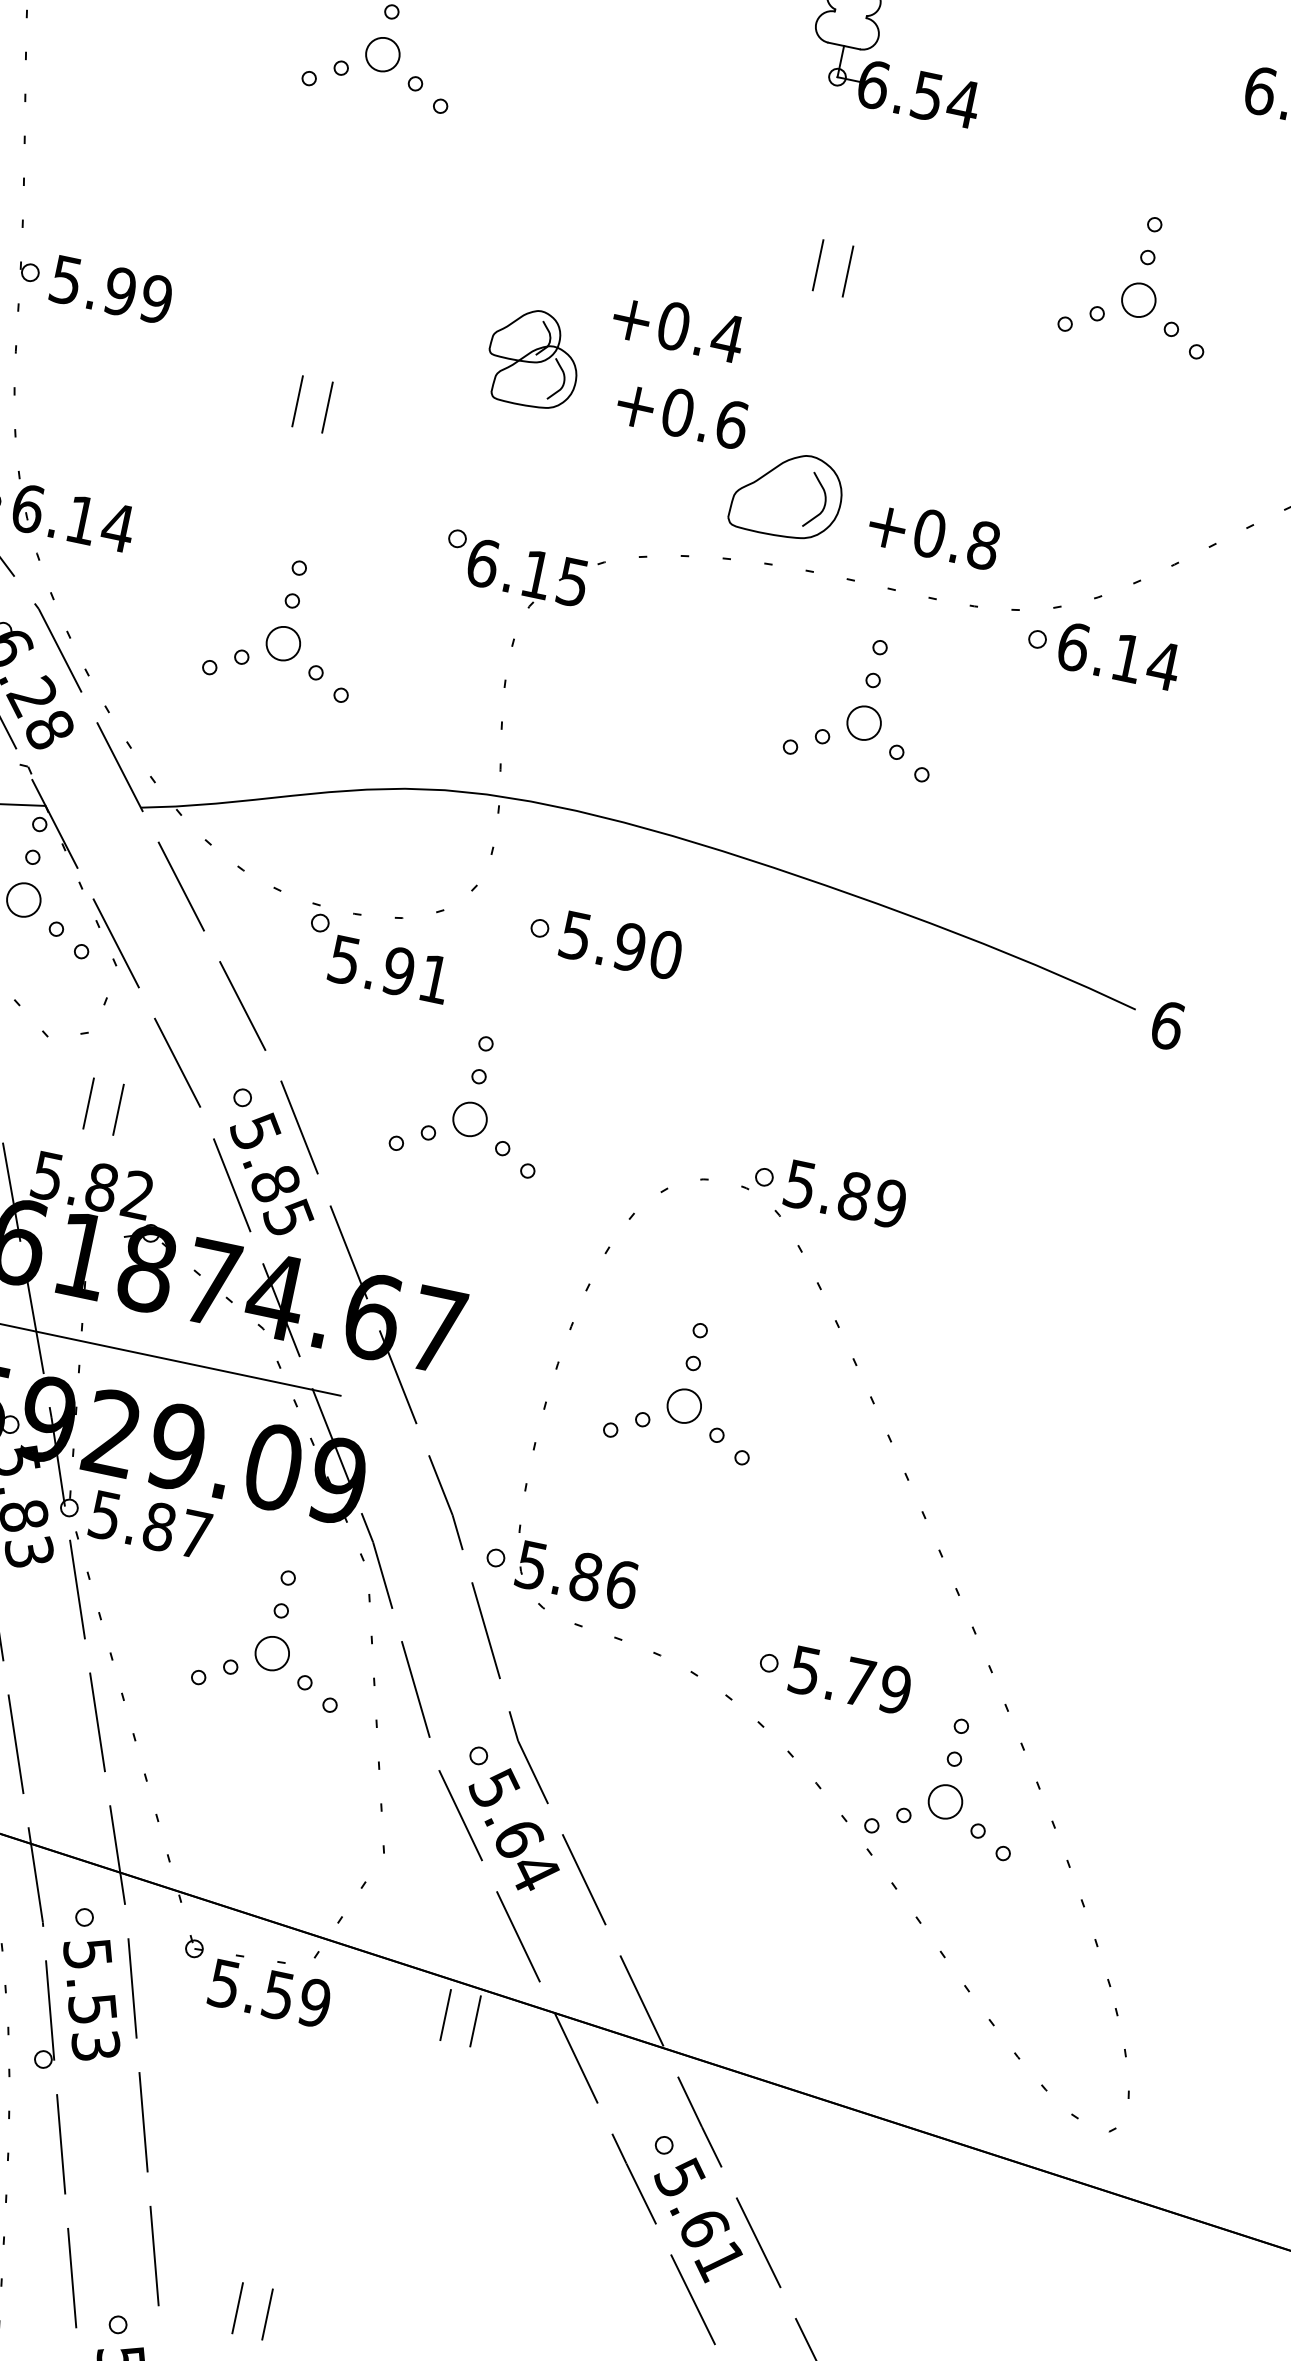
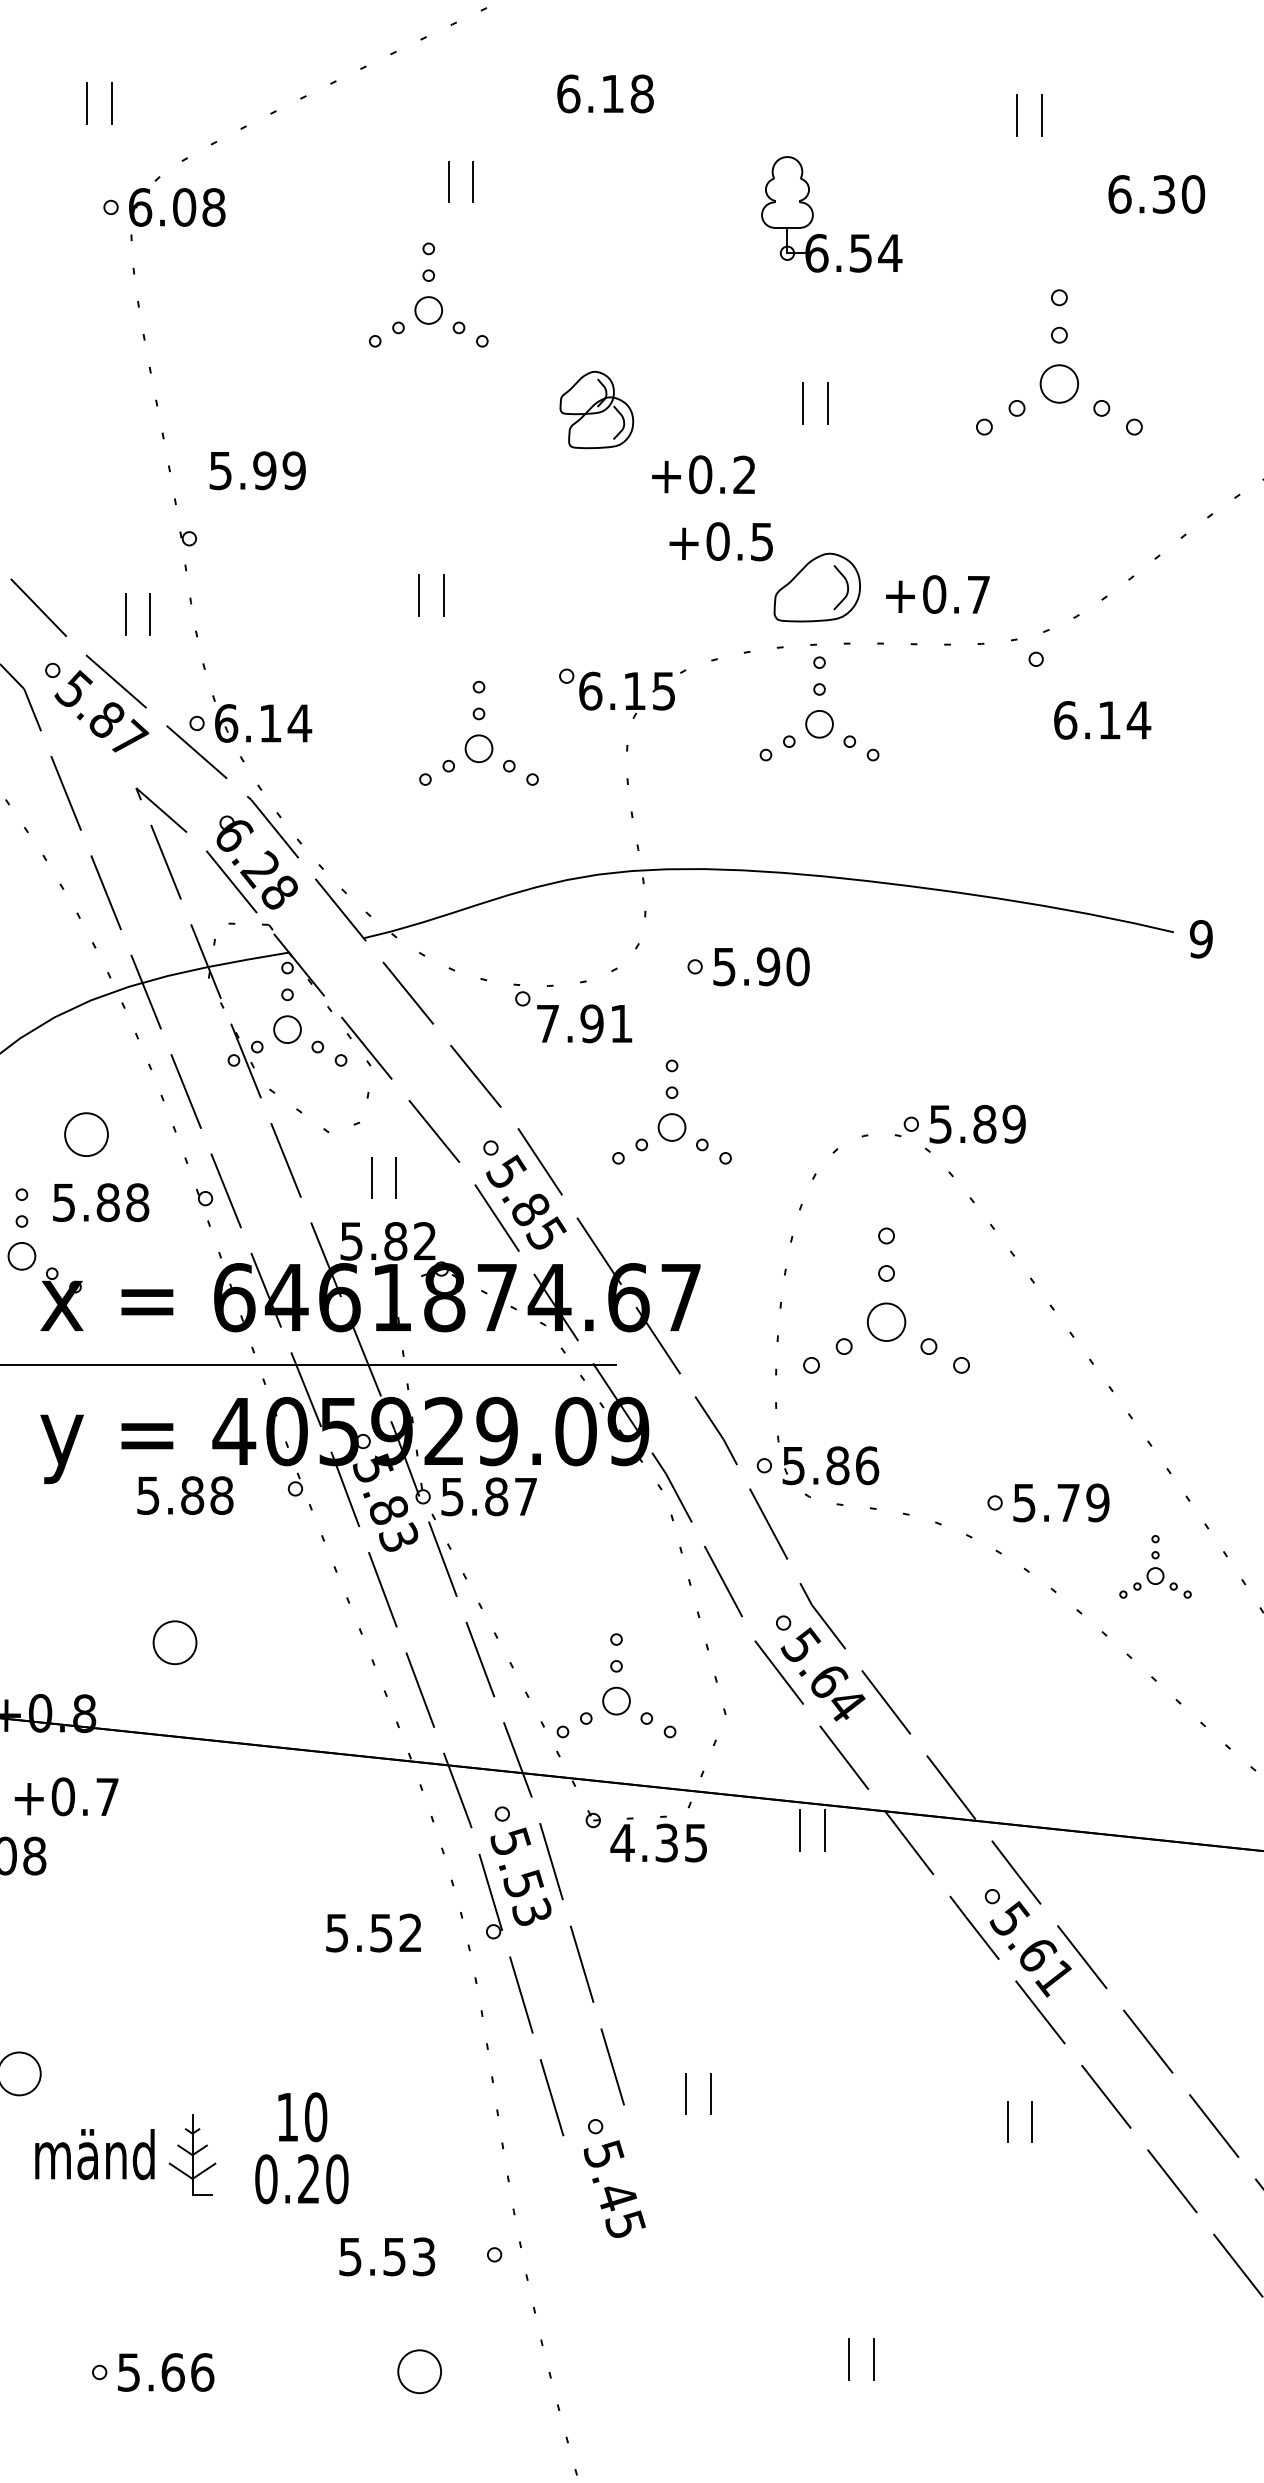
part: (1142, 281) -> (1059, 362), size x1.4
text: (111, 289) -> (257, 470), moved
text: (727, 337) -> (744, 474), +0.4 -> +0.2
part: (533, 357) -> (596, 409), moved
text: (732, 424) -> (762, 541), +0.6 -> +0.5
text: (983, 544) -> (978, 594), +0.8 -> +0.7
part: (286, 624) -> (478, 733), moved
text: (1118, 656) -> (1102, 720), moved
part: (868, 703) -> (819, 708), moved
text: (343, 960) -> (547, 1024), 5.91 -> 7.91
text: (1166, 1025) -> (1200, 939), 6 -> 9
part: (688, 1386) -> (886, 1300), size x1.4
part: (276, 1634) -> (616, 1685), moved
part: (949, 1782) -> (1155, 1566), size x0.6
text: (268, 1992) -> (658, 1842), 5.59 -> 4.35

